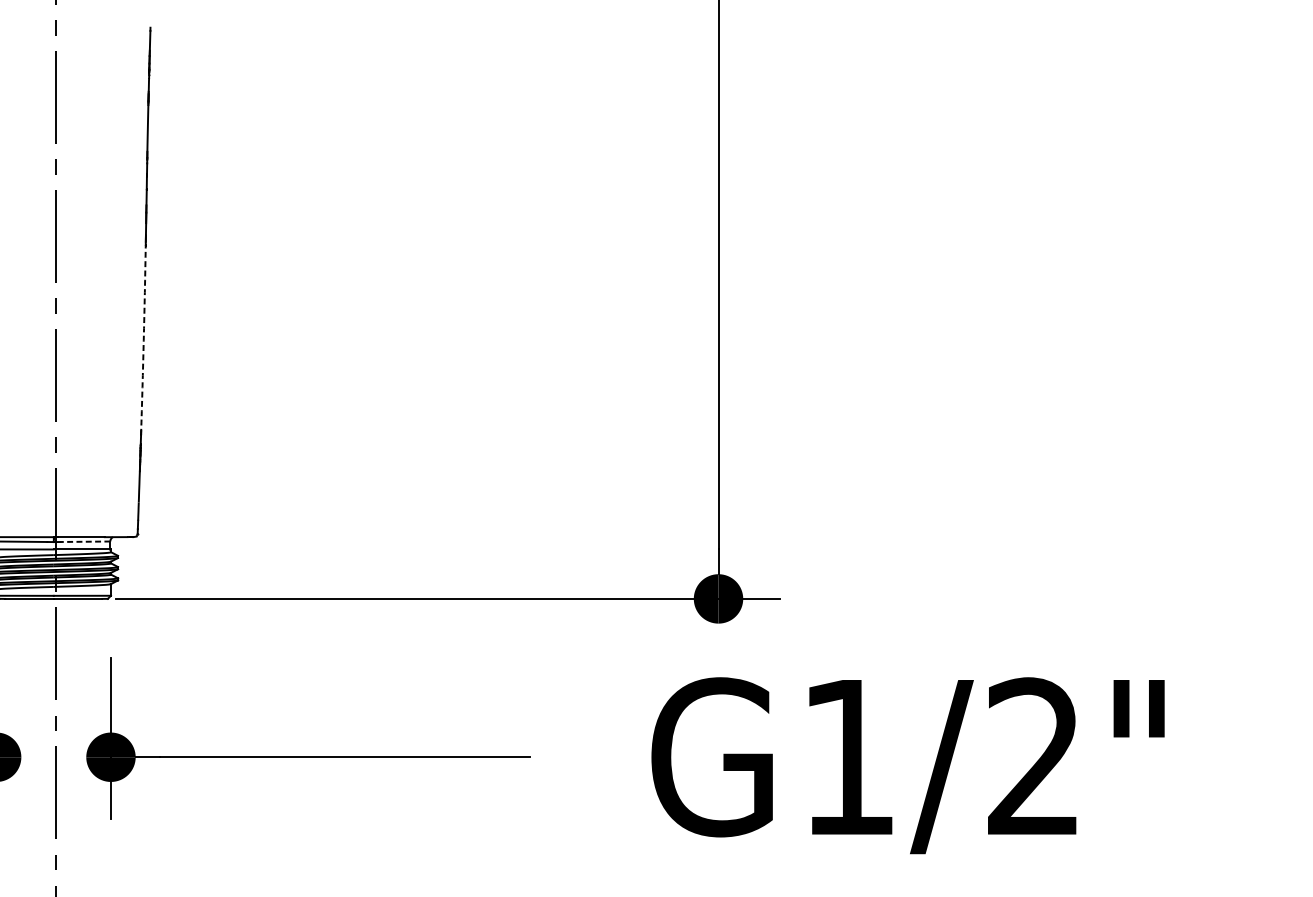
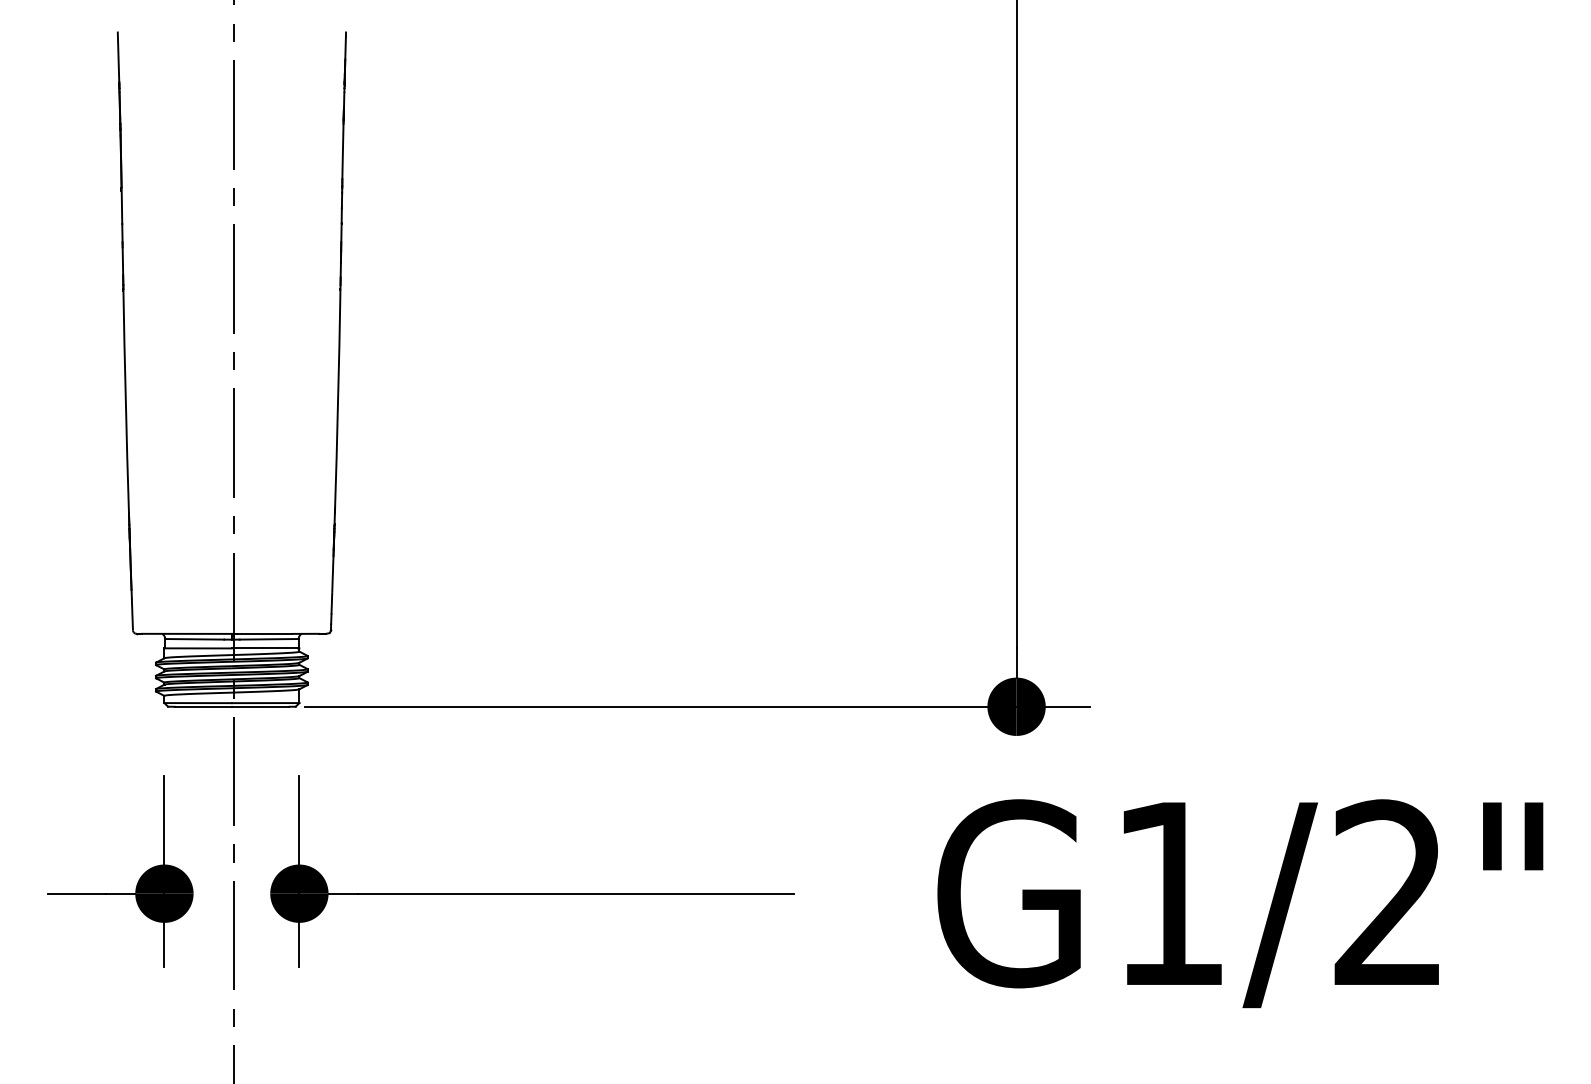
arc: (144, 340) -> (338, 401), dashed -> solid
line: (85, 541) -> (269, 639), dashed -> solid

